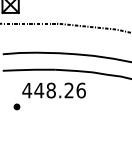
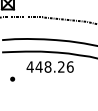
text: (53, 89) -> (49, 66), moved

